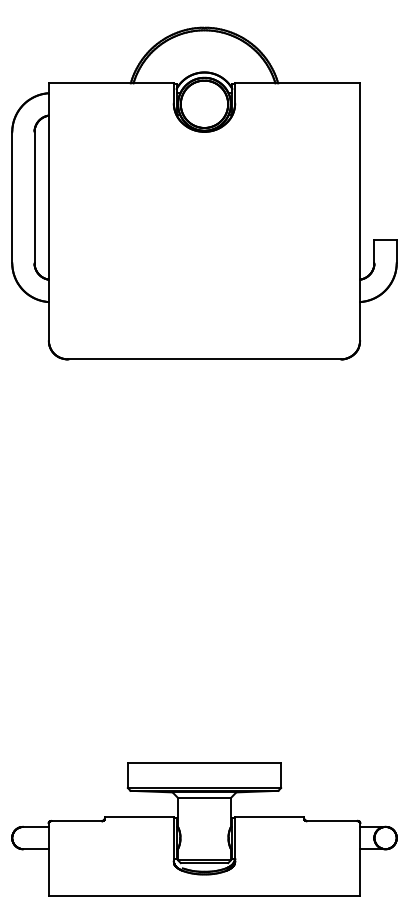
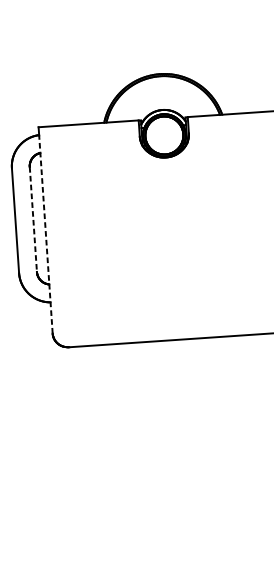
line: (34, 198) -> (33, 220), solid -> dashed
line: (48, 217) -> (45, 234), solid -> dashed

